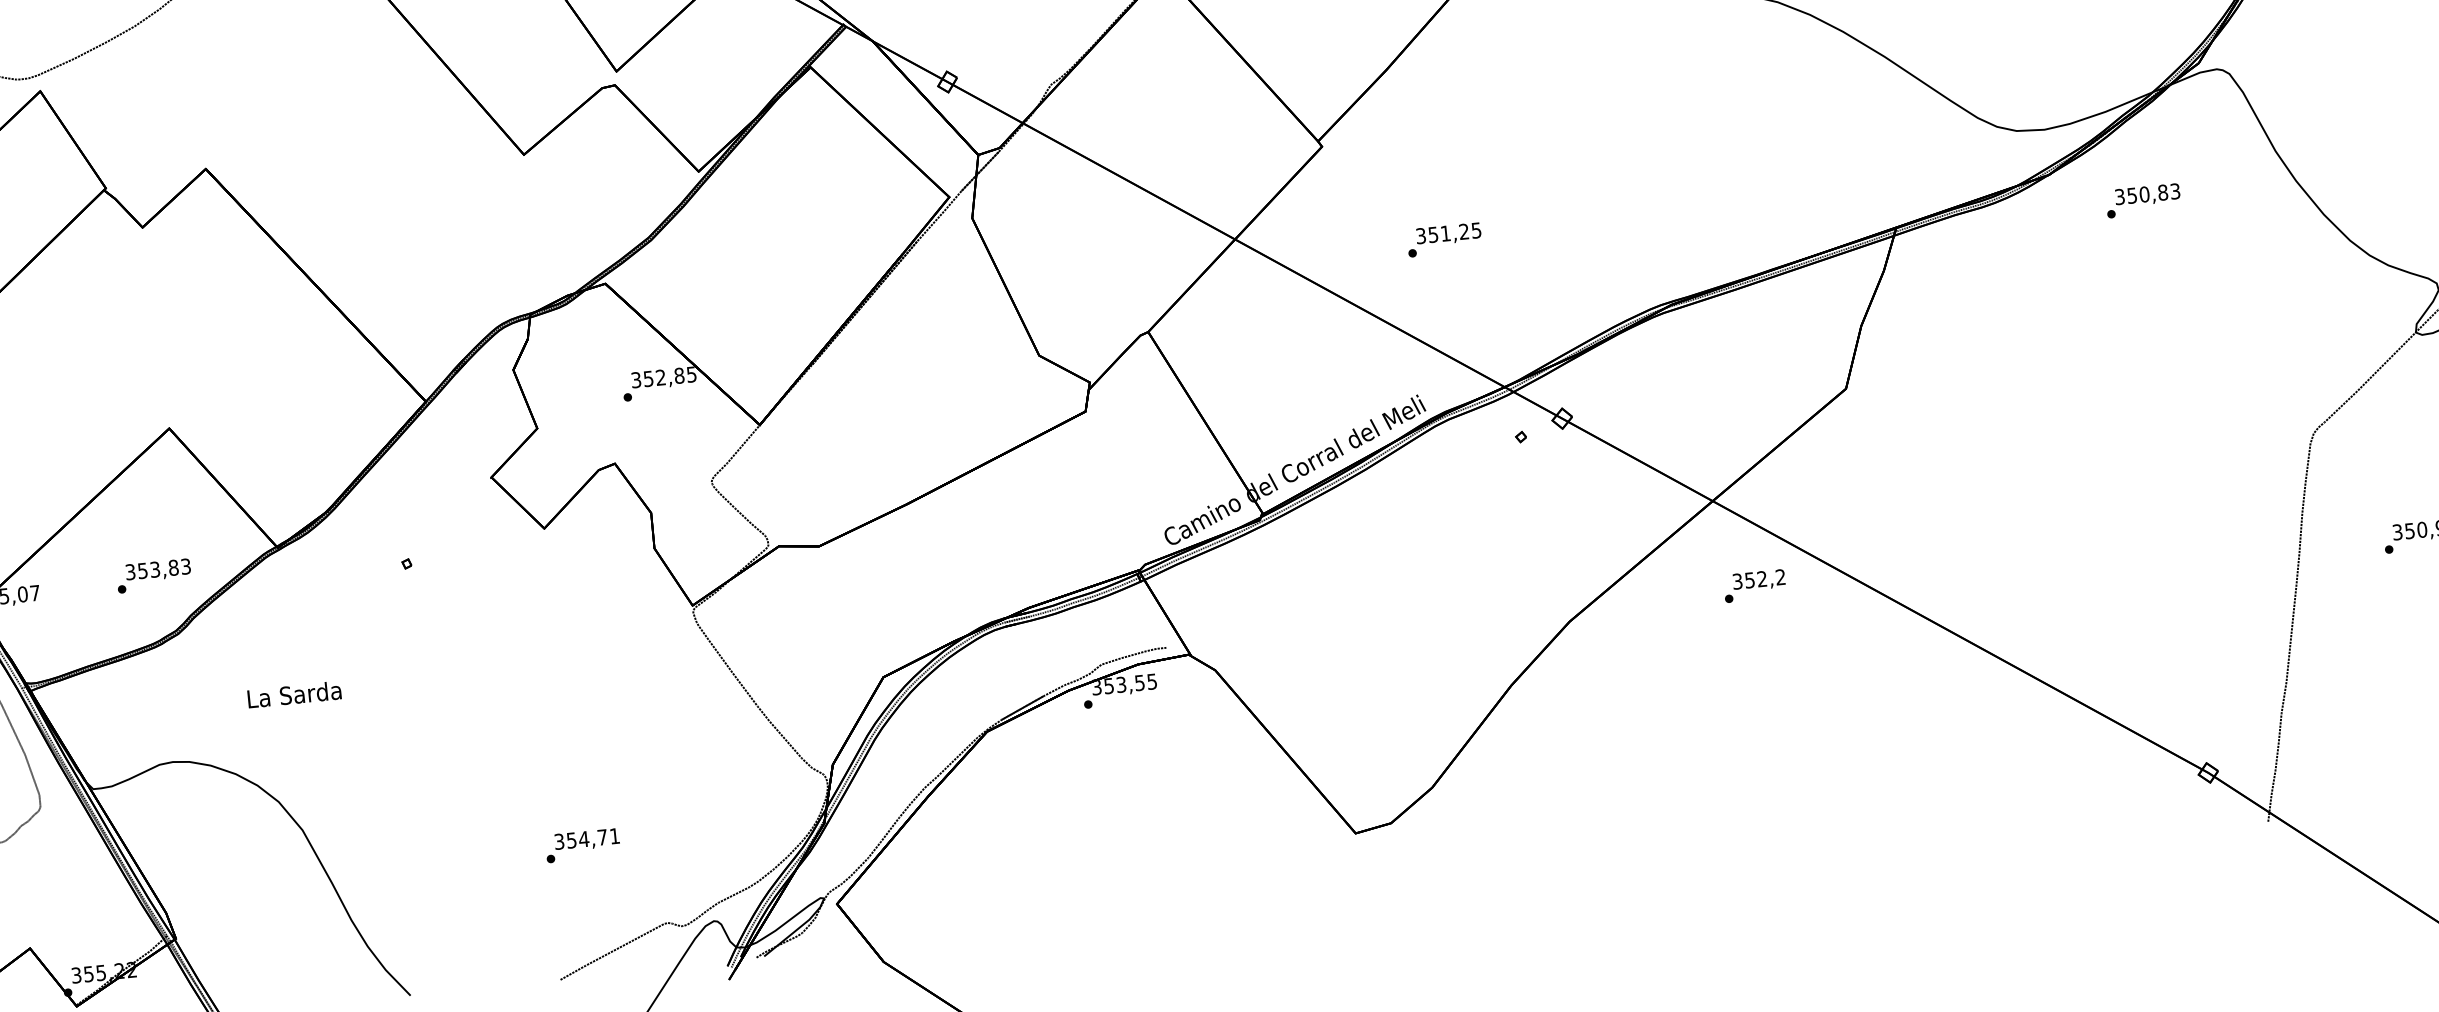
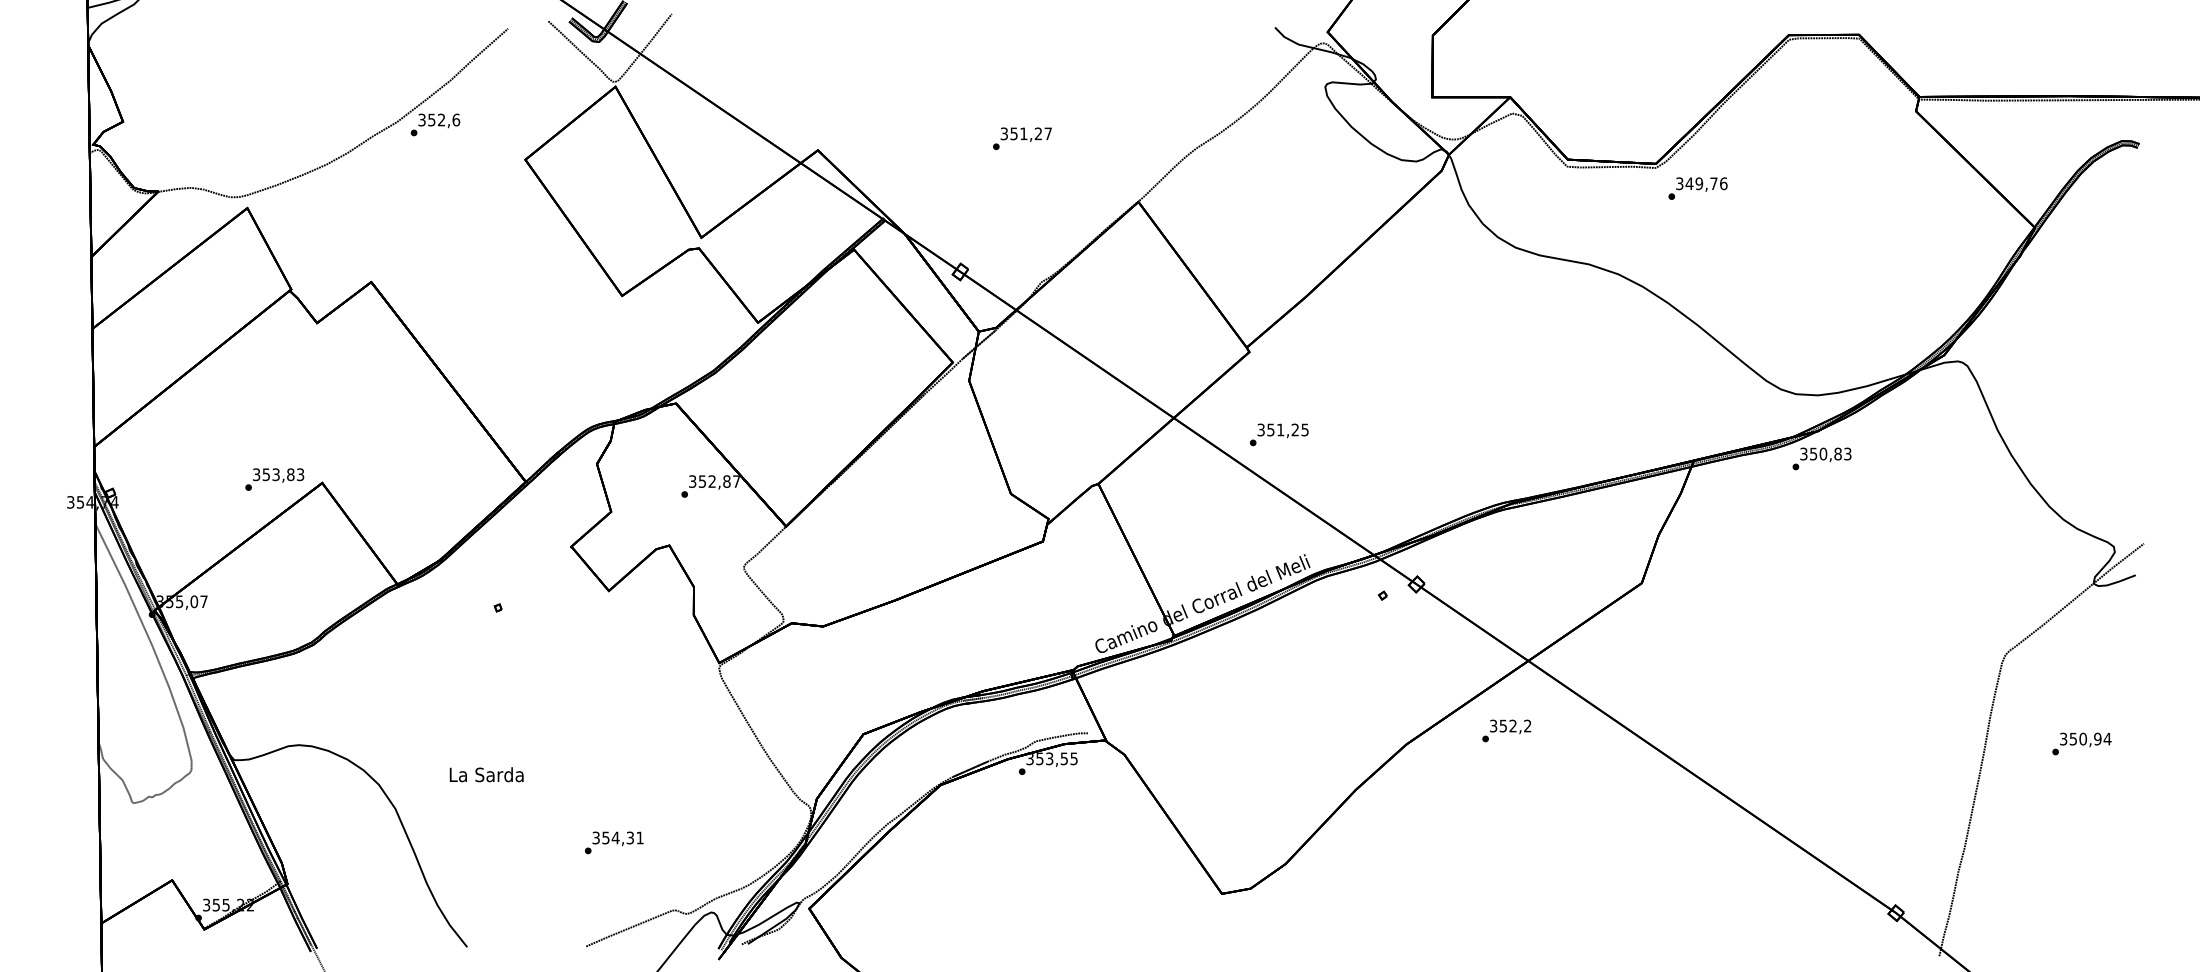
text: (2142, 200) -> (1821, 458), moved
text: (1443, 239) -> (1278, 434), moved
text: (691, 374) -> (736, 481), 352,85 -> 352,87
text: (153, 575) -> (274, 479), moved
text: (1754, 585) -> (1506, 730), moved
text: (294, 694) -> (486, 774), moved
text: (601, 836) -> (629, 837), 354,71 -> 354,31

